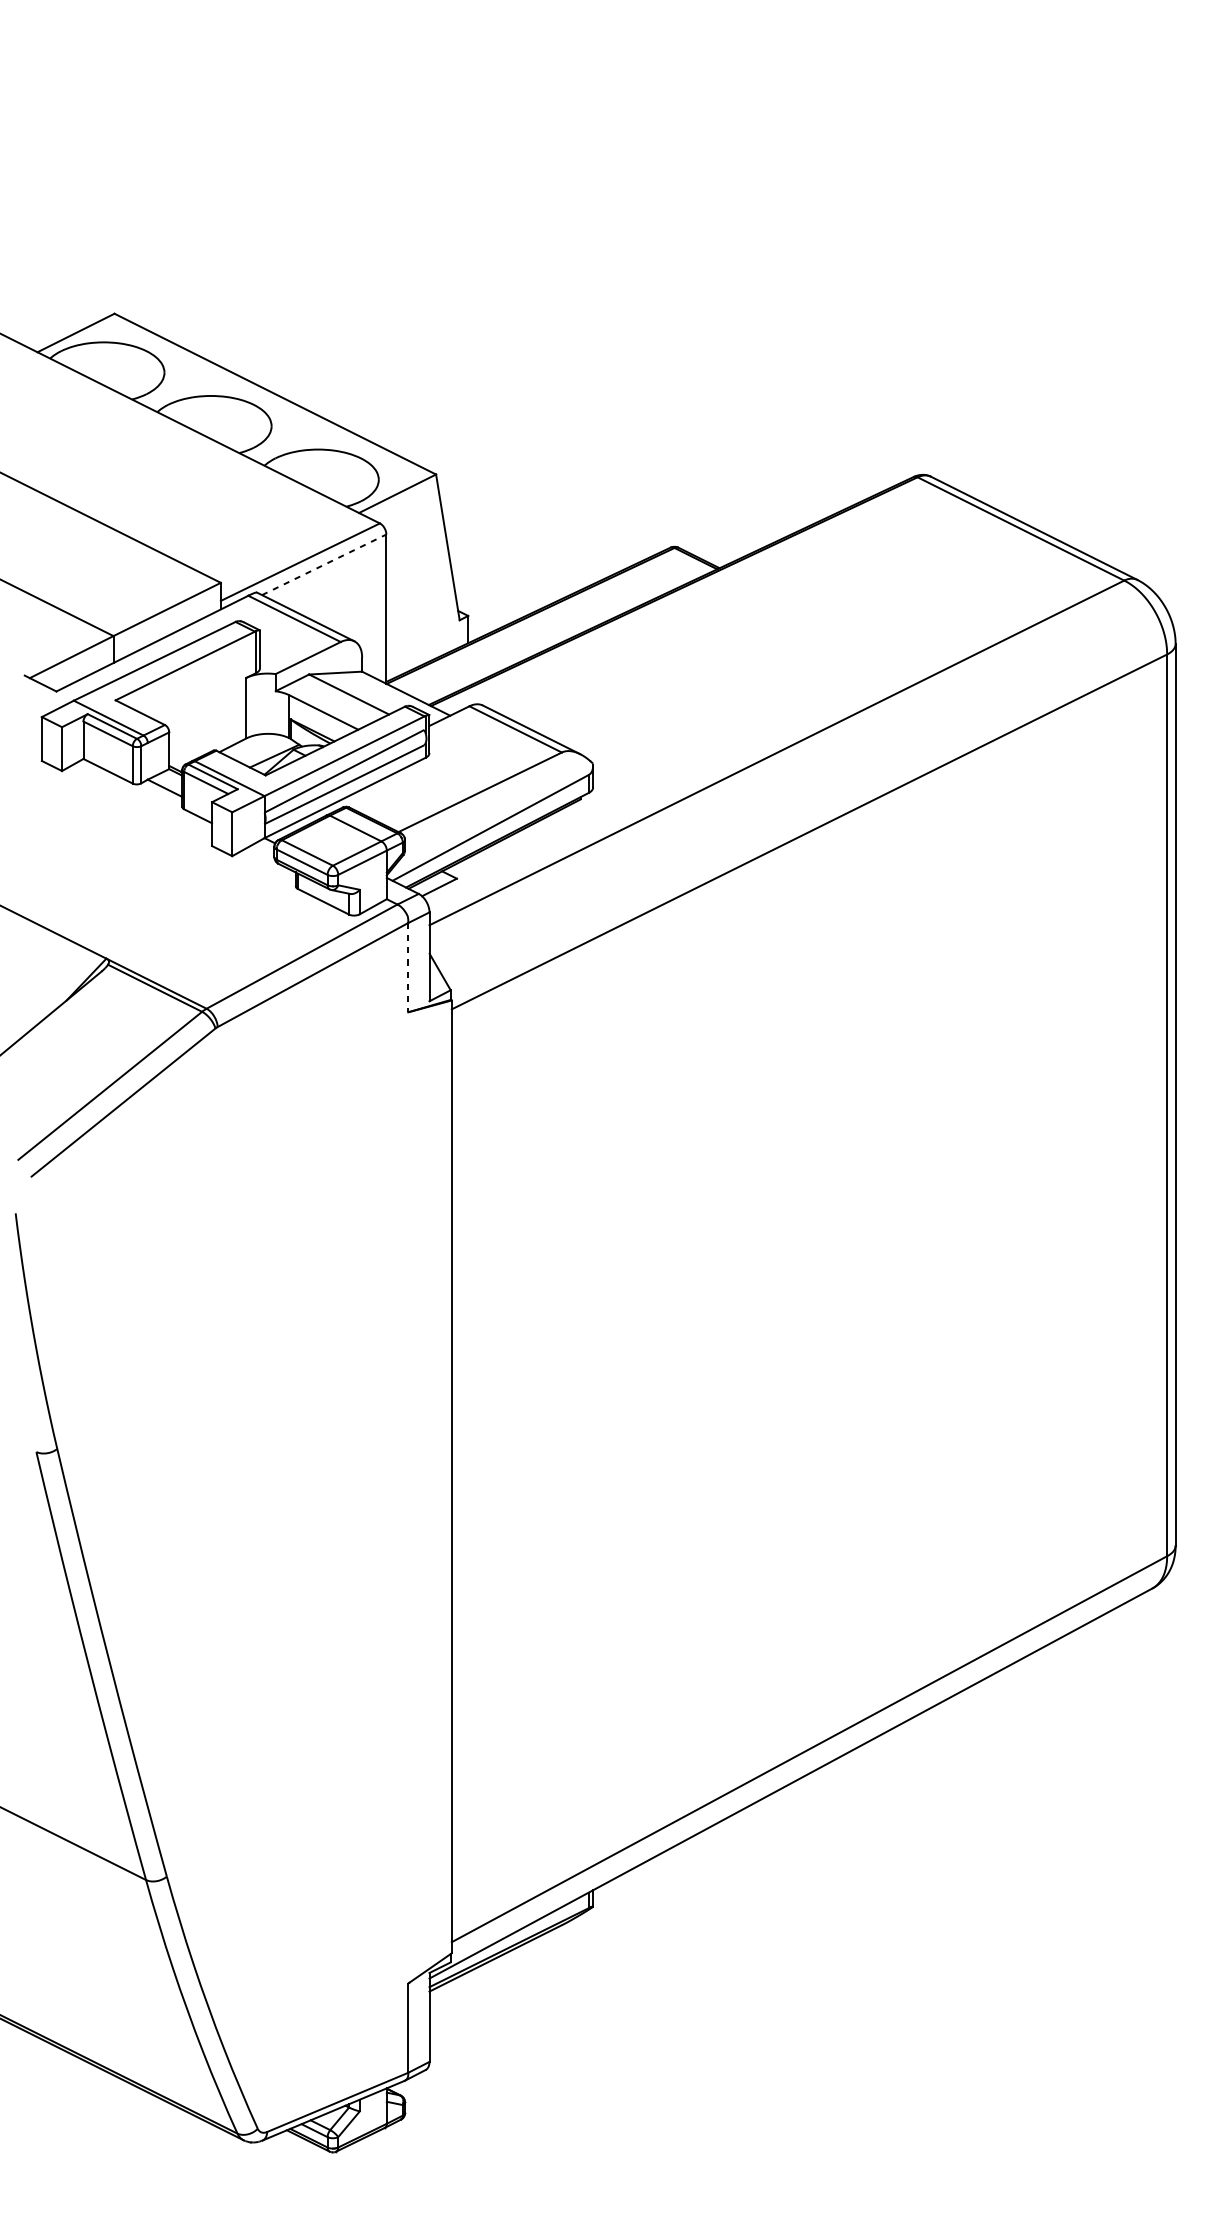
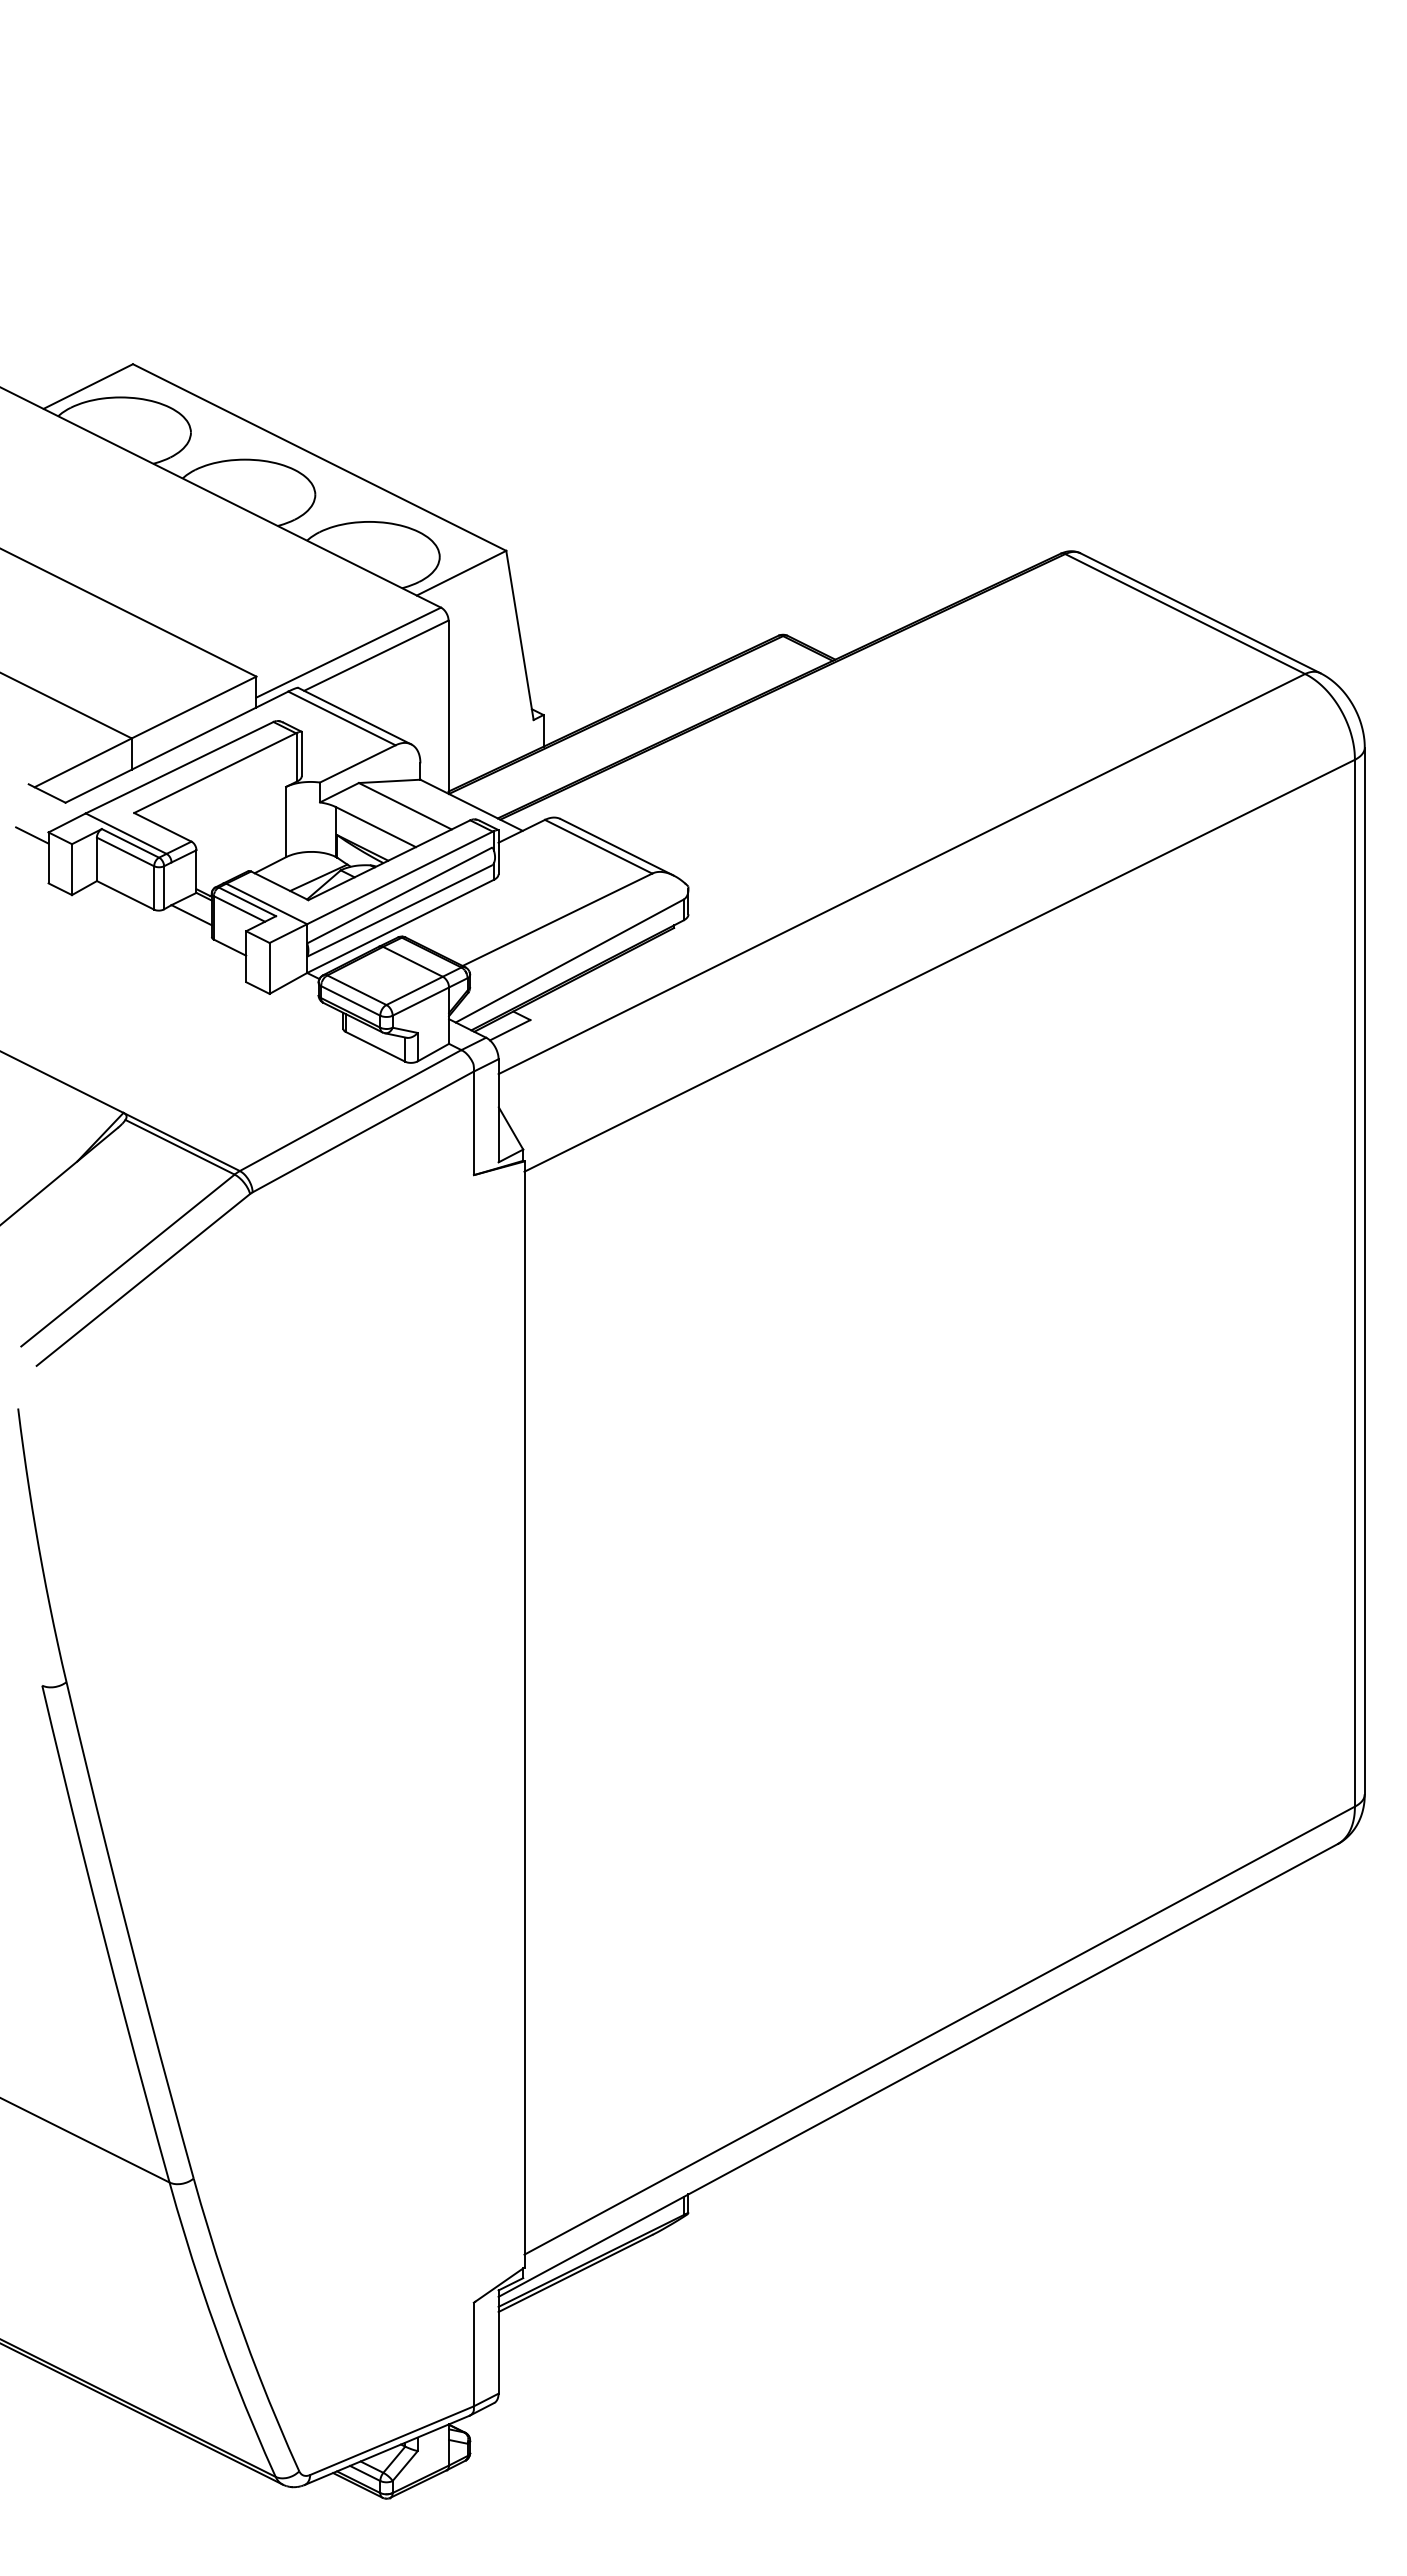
line: (324, 564) -> (376, 655), dashed -> solid
line: (28, 719) -> (32, 835), added
line: (407, 967) -> (473, 1123), dashed -> solid

